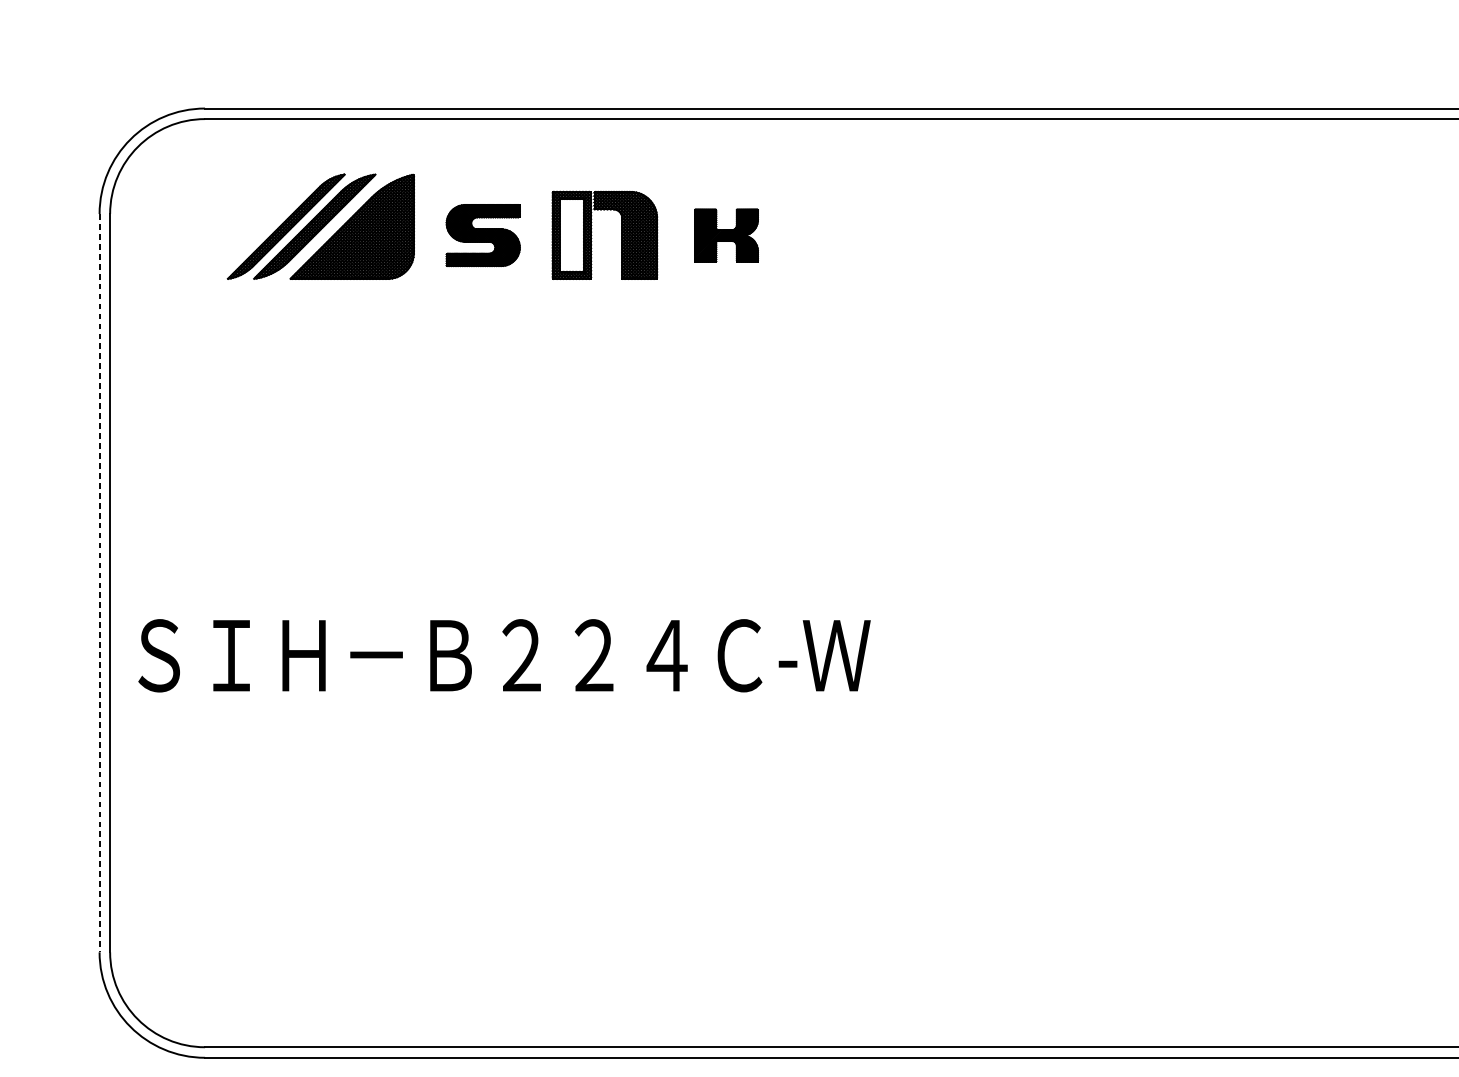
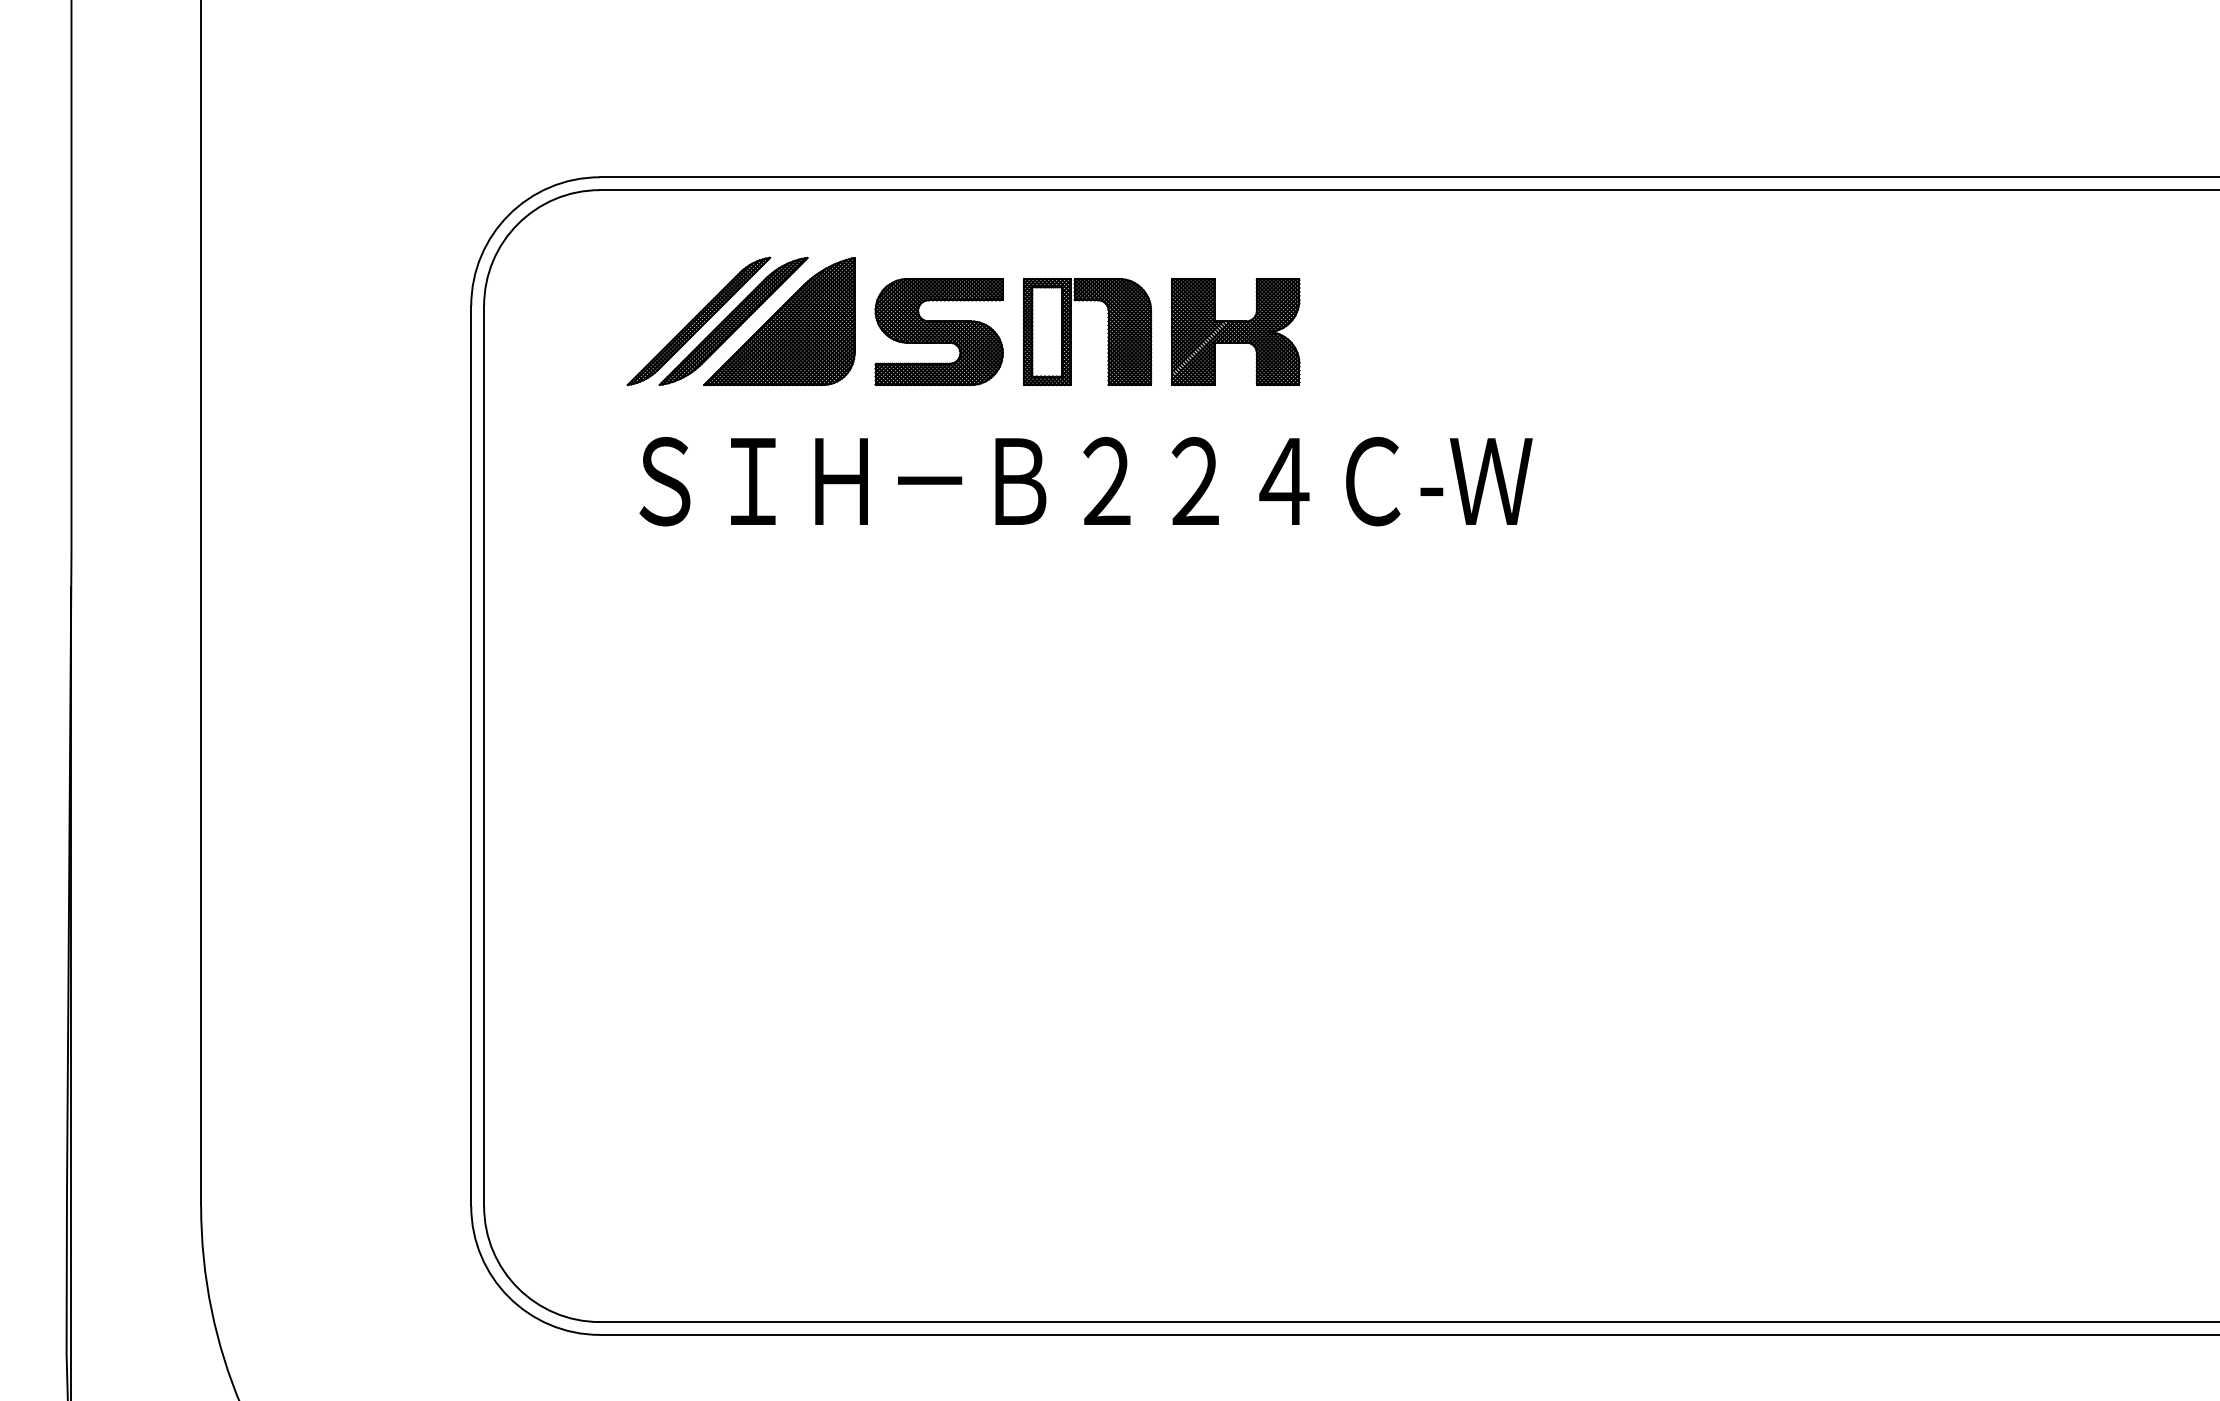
part: (482, 235) -> (938, 332), size x1.43
part: (726, 235) -> (1235, 332), size x1.67
line: (99, 583) -> (471, 756), dashed -> solid
text: (504, 655) -> (1085, 481), moved

